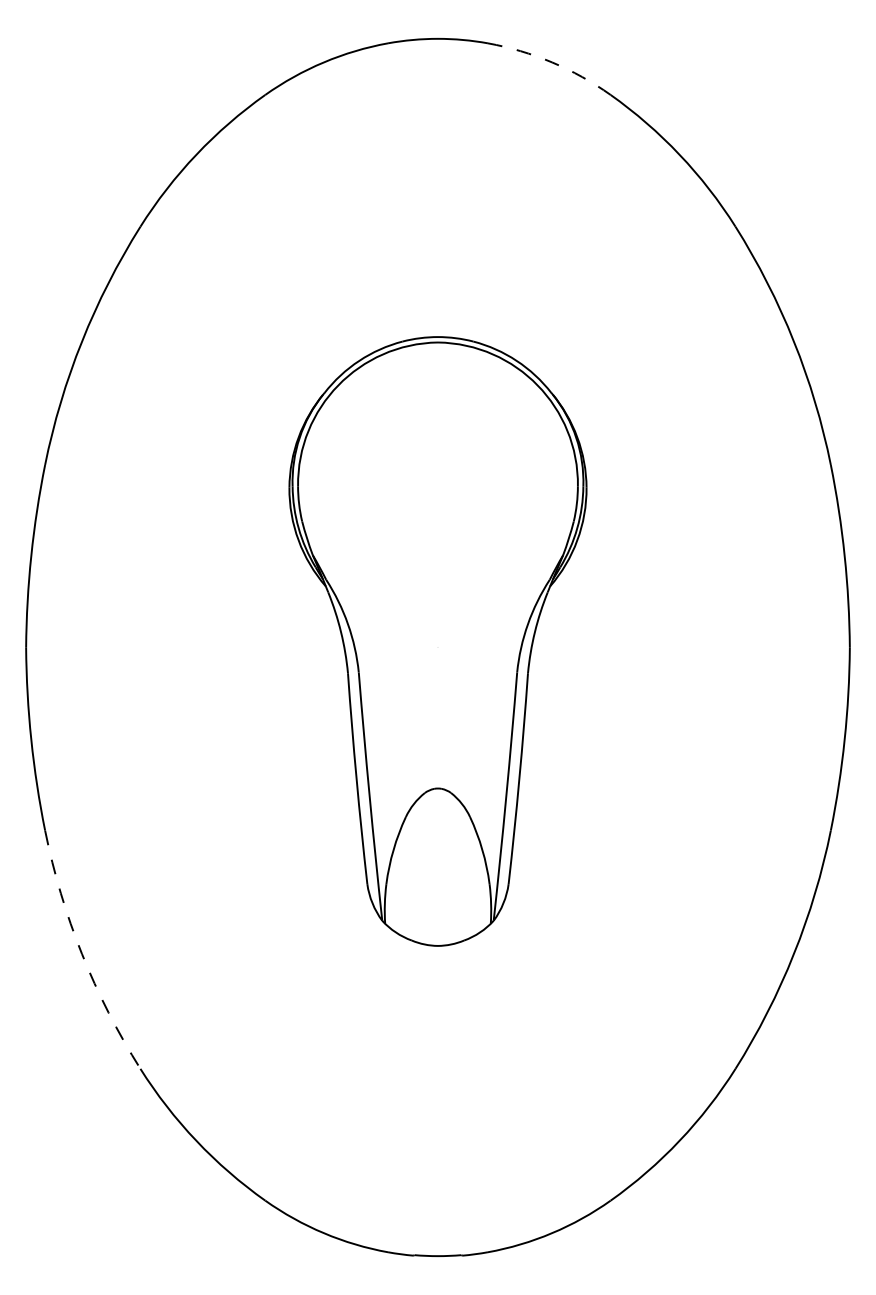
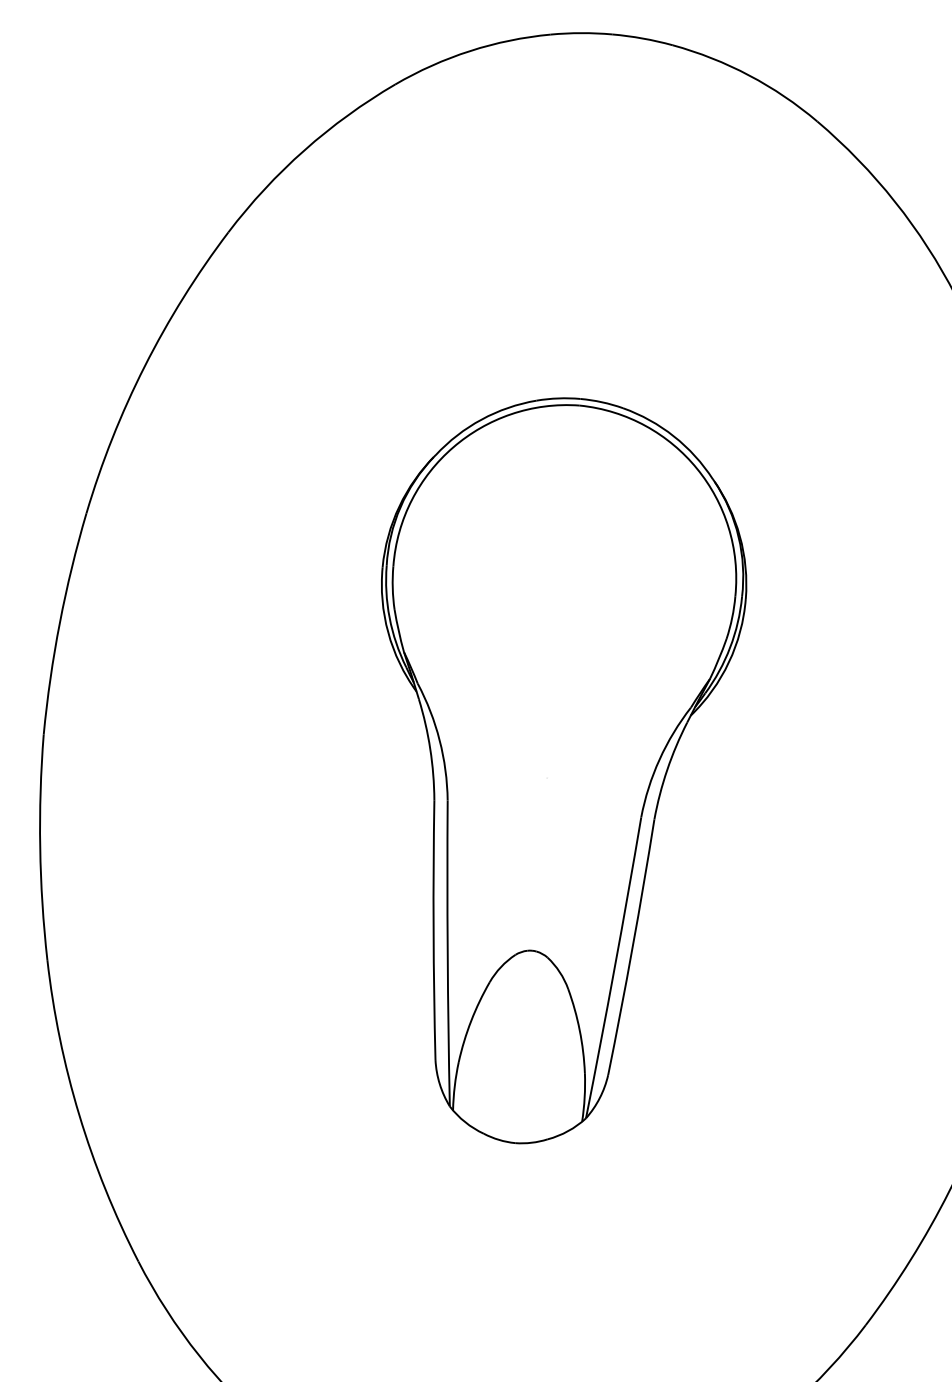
arc: (552, 62) -> (749, 75), dashed -> solid
arc: (82, 954) -> (79, 1115), dashed -> solid

